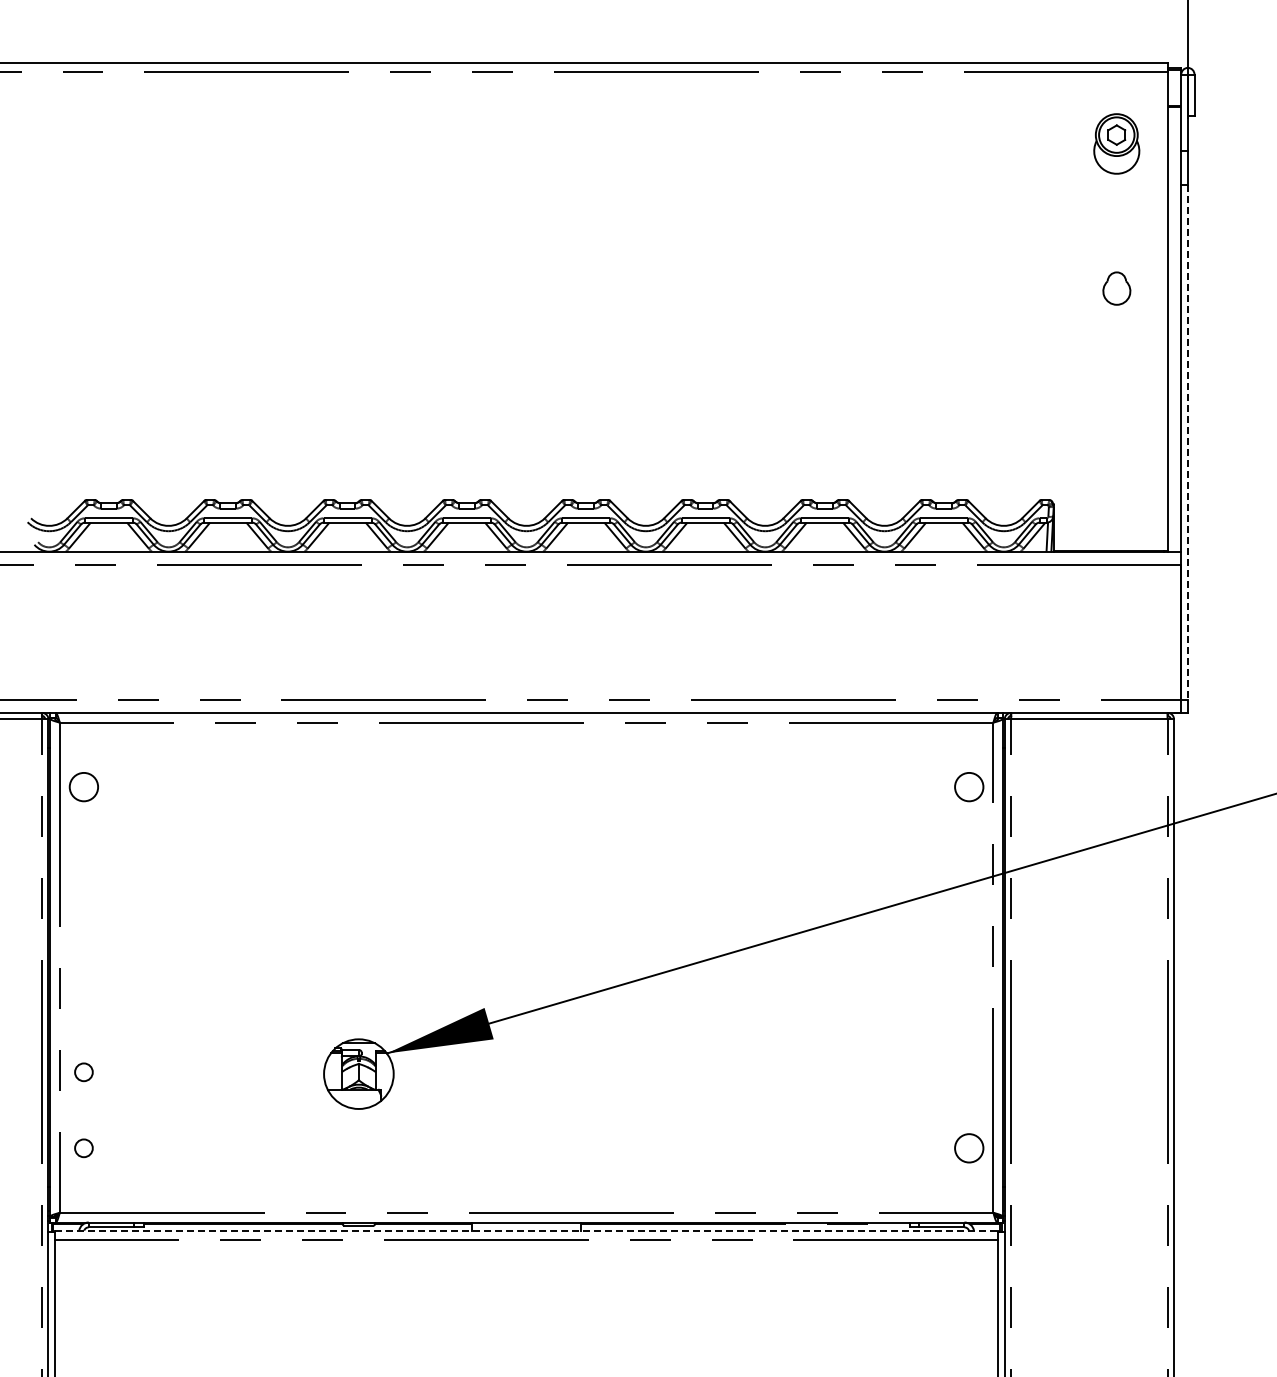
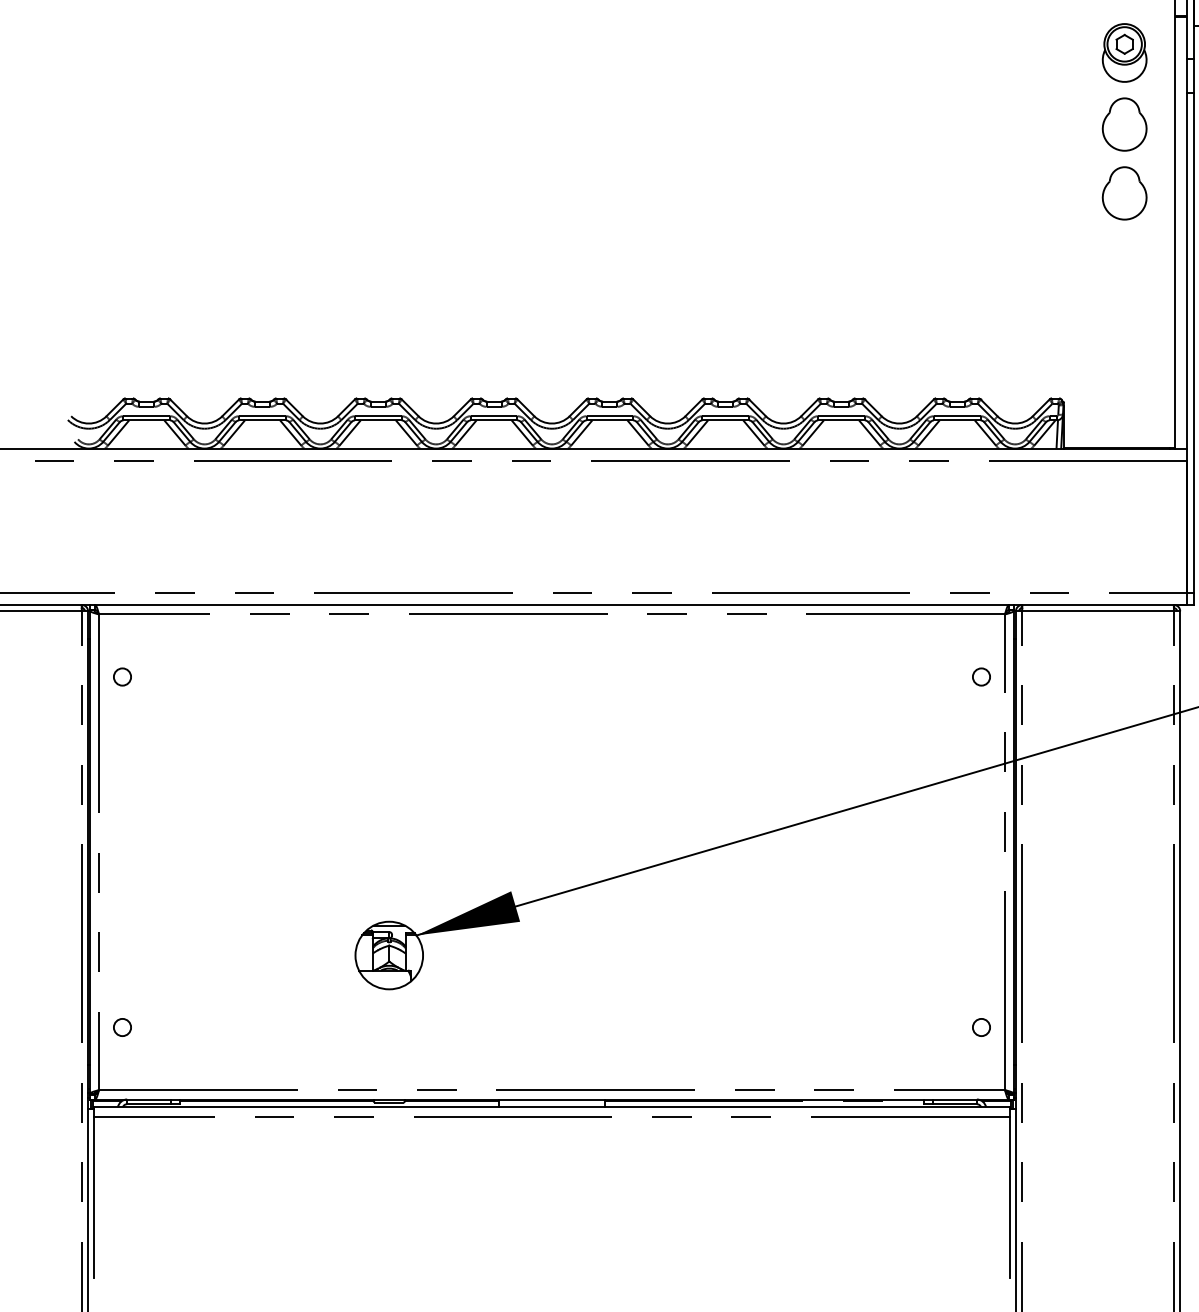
part: (1116, 217) -> (1124, 124), added
part: (1116, 288) -> (1124, 193), size x1.67
line: (1187, 442) -> (1193, 342), dashed -> solid
circle: (83, 786) -> (122, 676), size x0.62
circle: (969, 786) -> (981, 676), size x0.62
circle: (83, 1072) -> (122, 953), removed
circle: (969, 1148) -> (981, 1027), size x0.62
line: (526, 1230) -> (551, 1107), dashed -> solid

